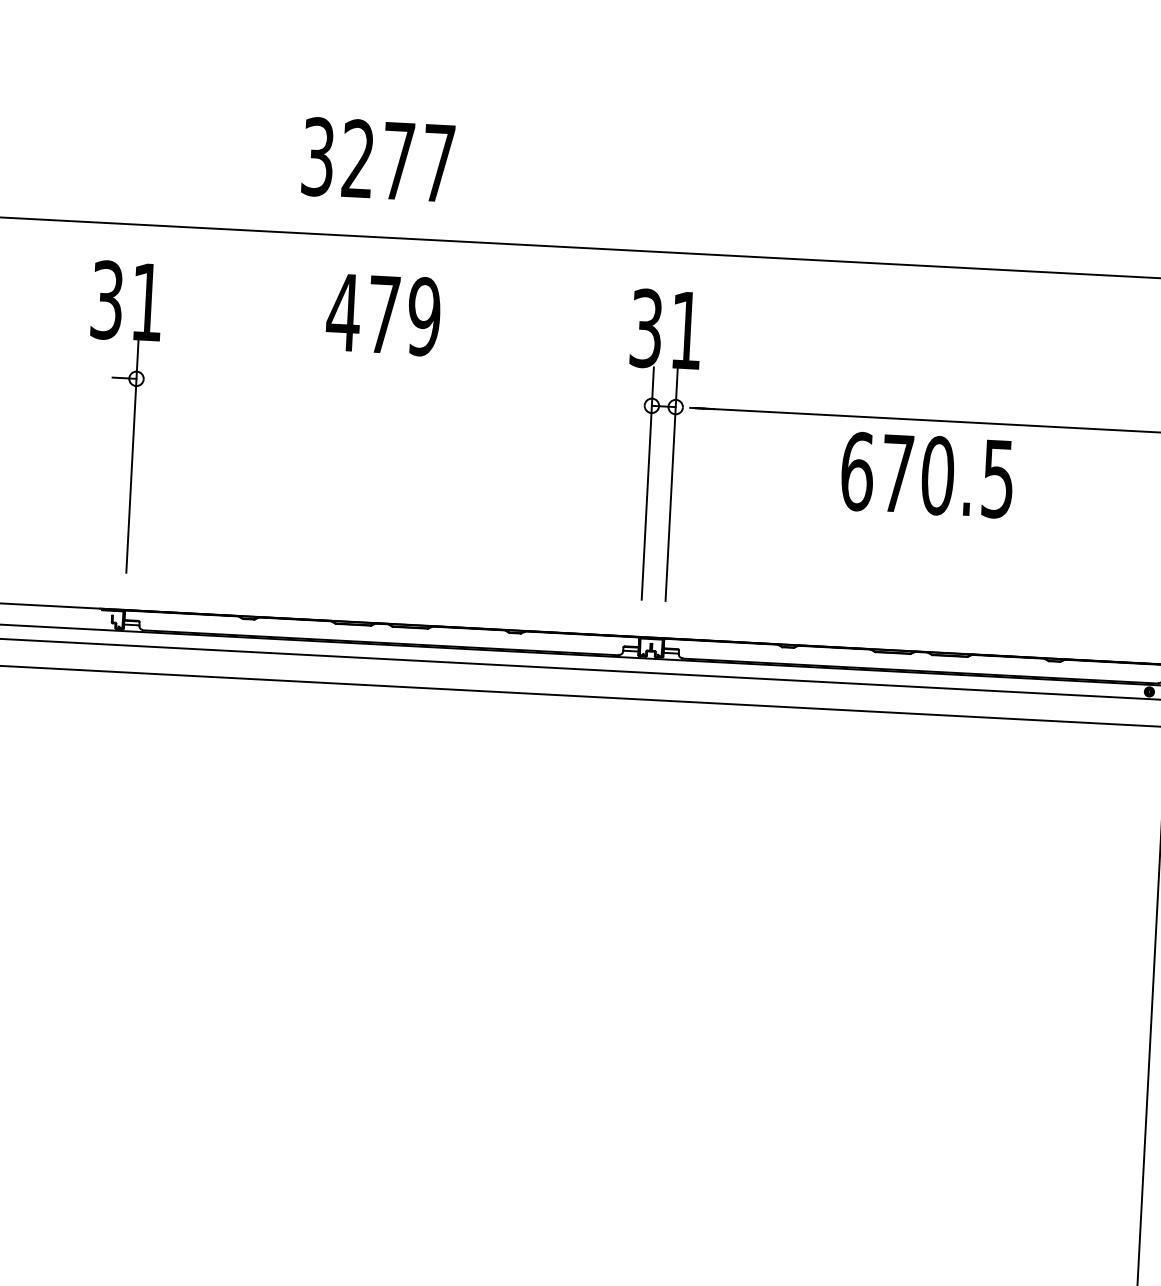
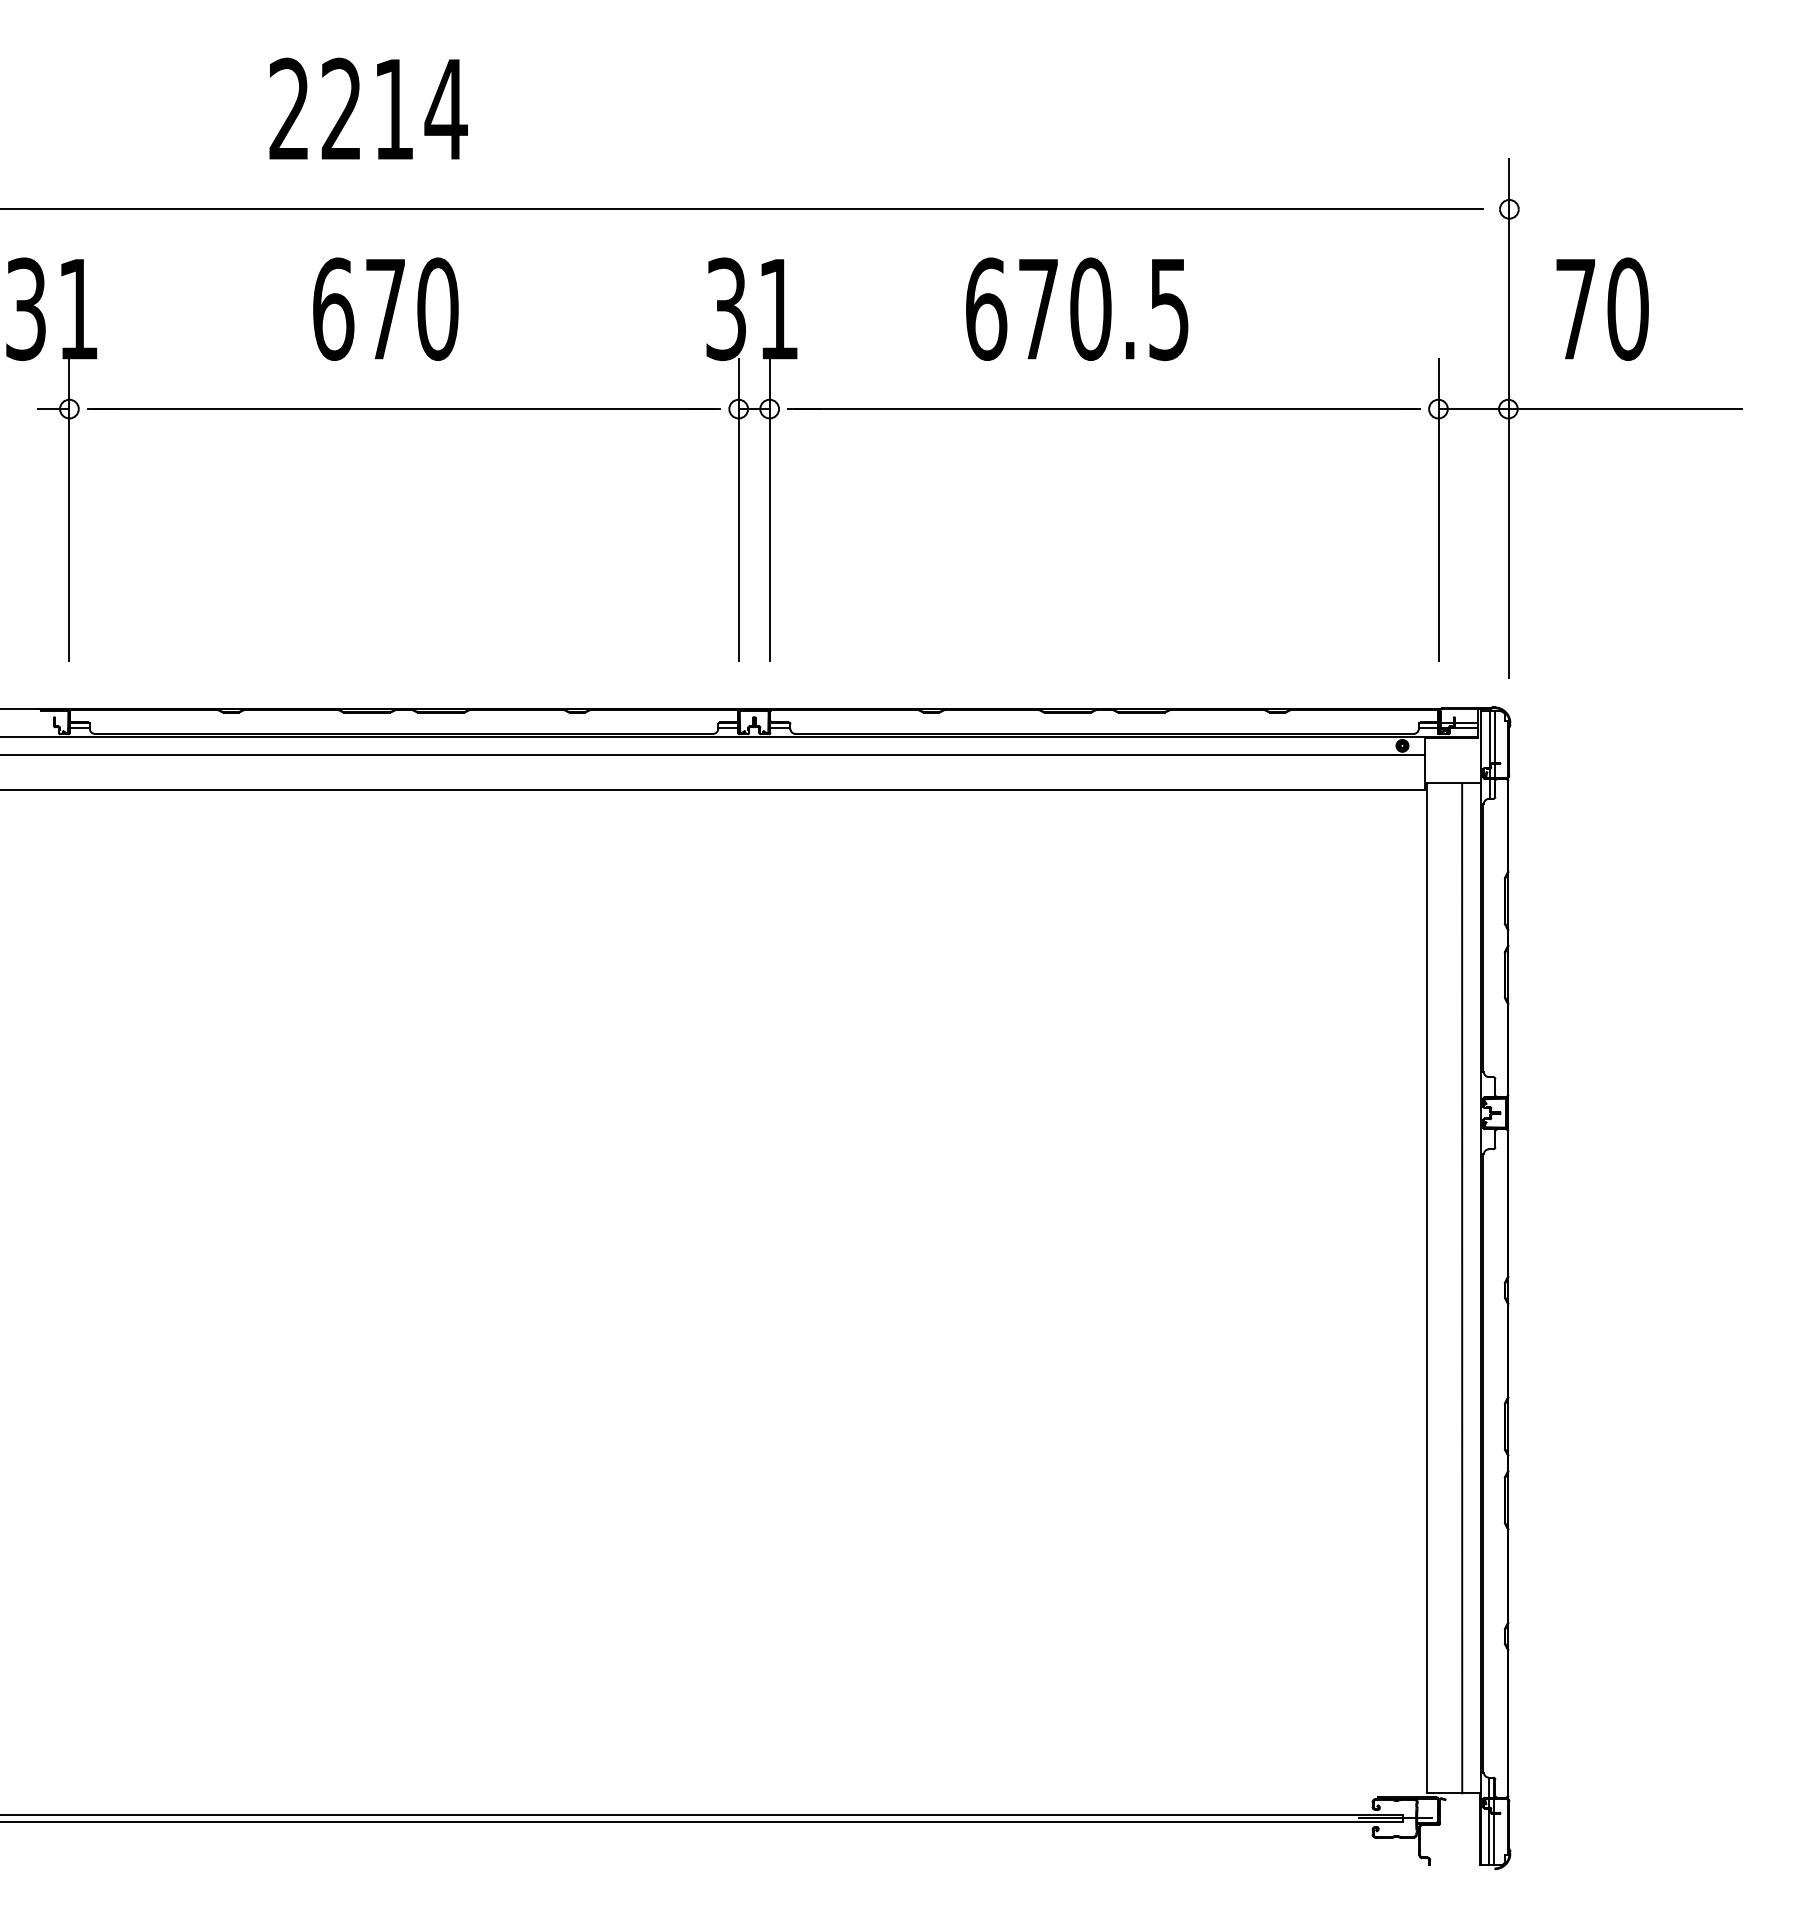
text: (378, 160) -> (368, 109), 3277 -> 2214
text: (383, 314) -> (384, 308), 479 -> 670
line: (393, 391) -> (403, 408), added
text: (927, 474) -> (1077, 308), moved

